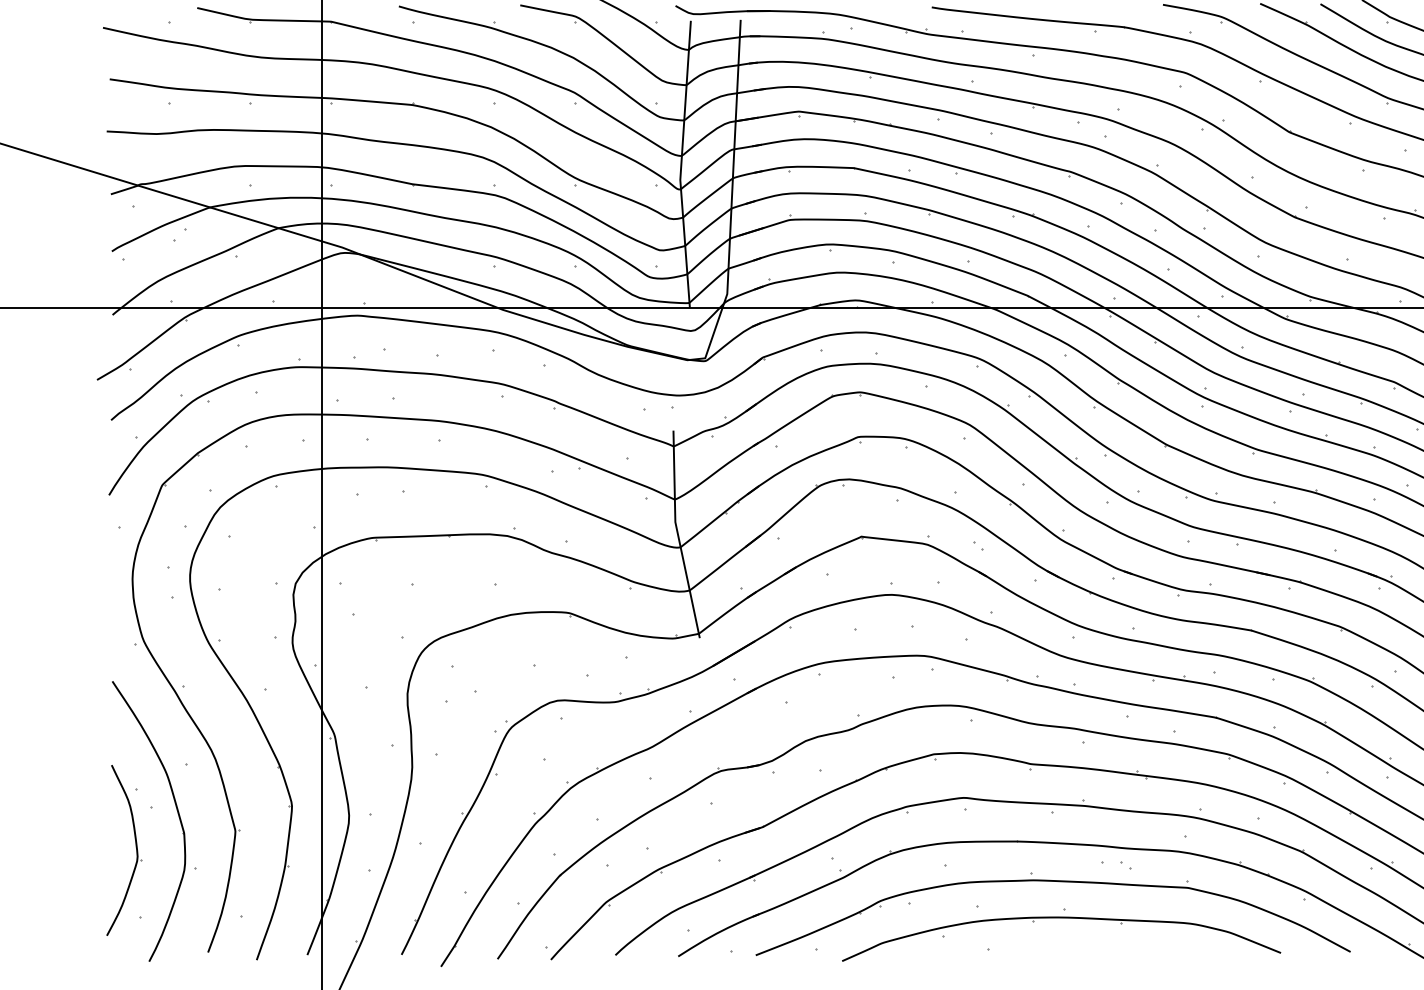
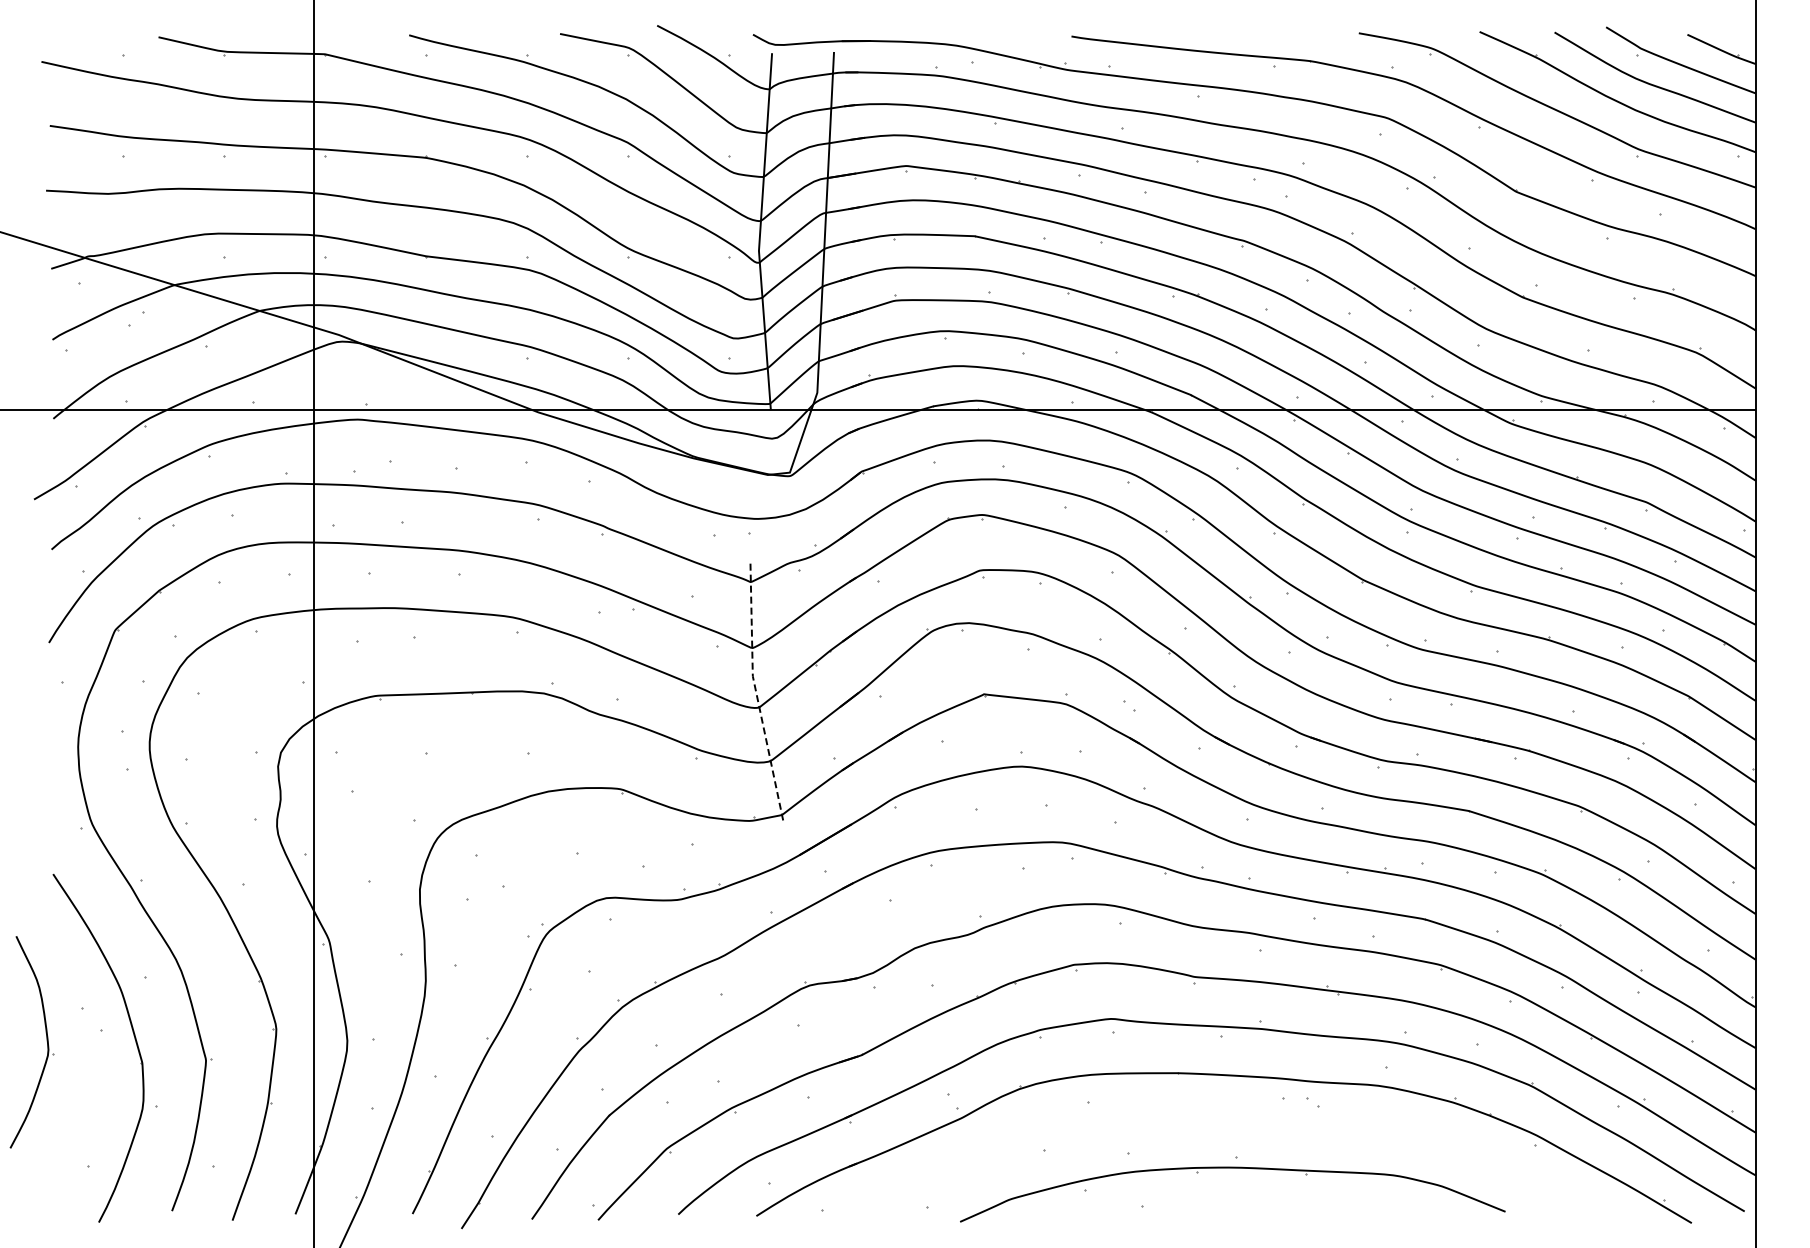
line: (678, 534) -> (756, 691), solid -> dashed
part: (136, 849) -> (46, 1041), moved
part: (1053, 882) -> (1222, 1123), removed

